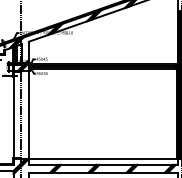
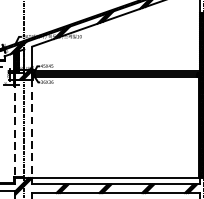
line: (13, 115) -> (15, 129), solid -> dashed
line: (28, 115) -> (31, 129), solid -> dashed

